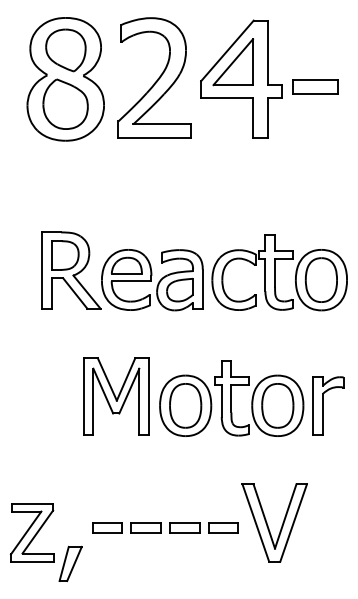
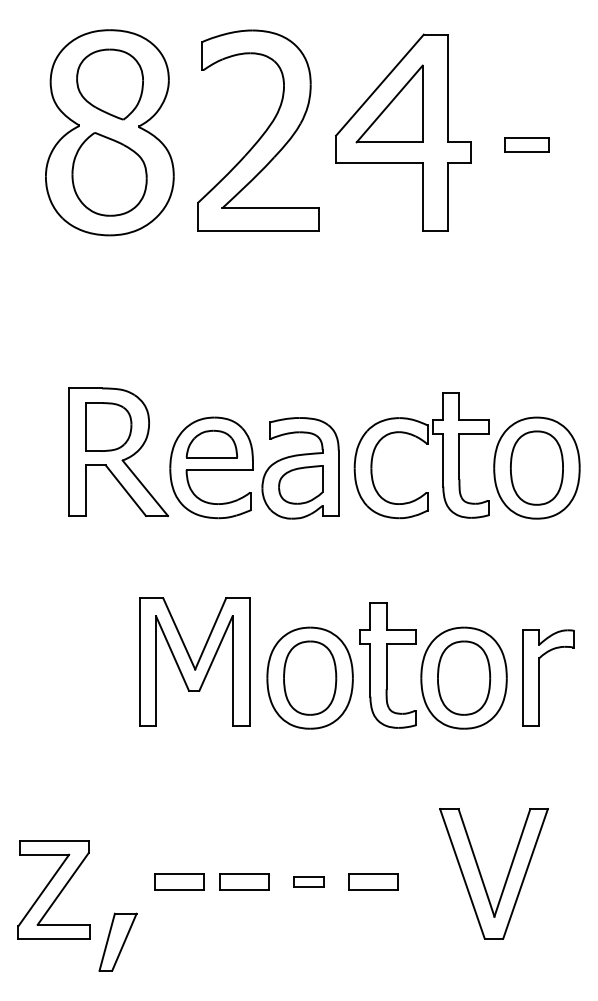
part: (315, 86) -> (527, 144), size x0.6
part: (268, 525) -> (483, 878), moved
part: (184, 527) -> (308, 881), size x0.6

